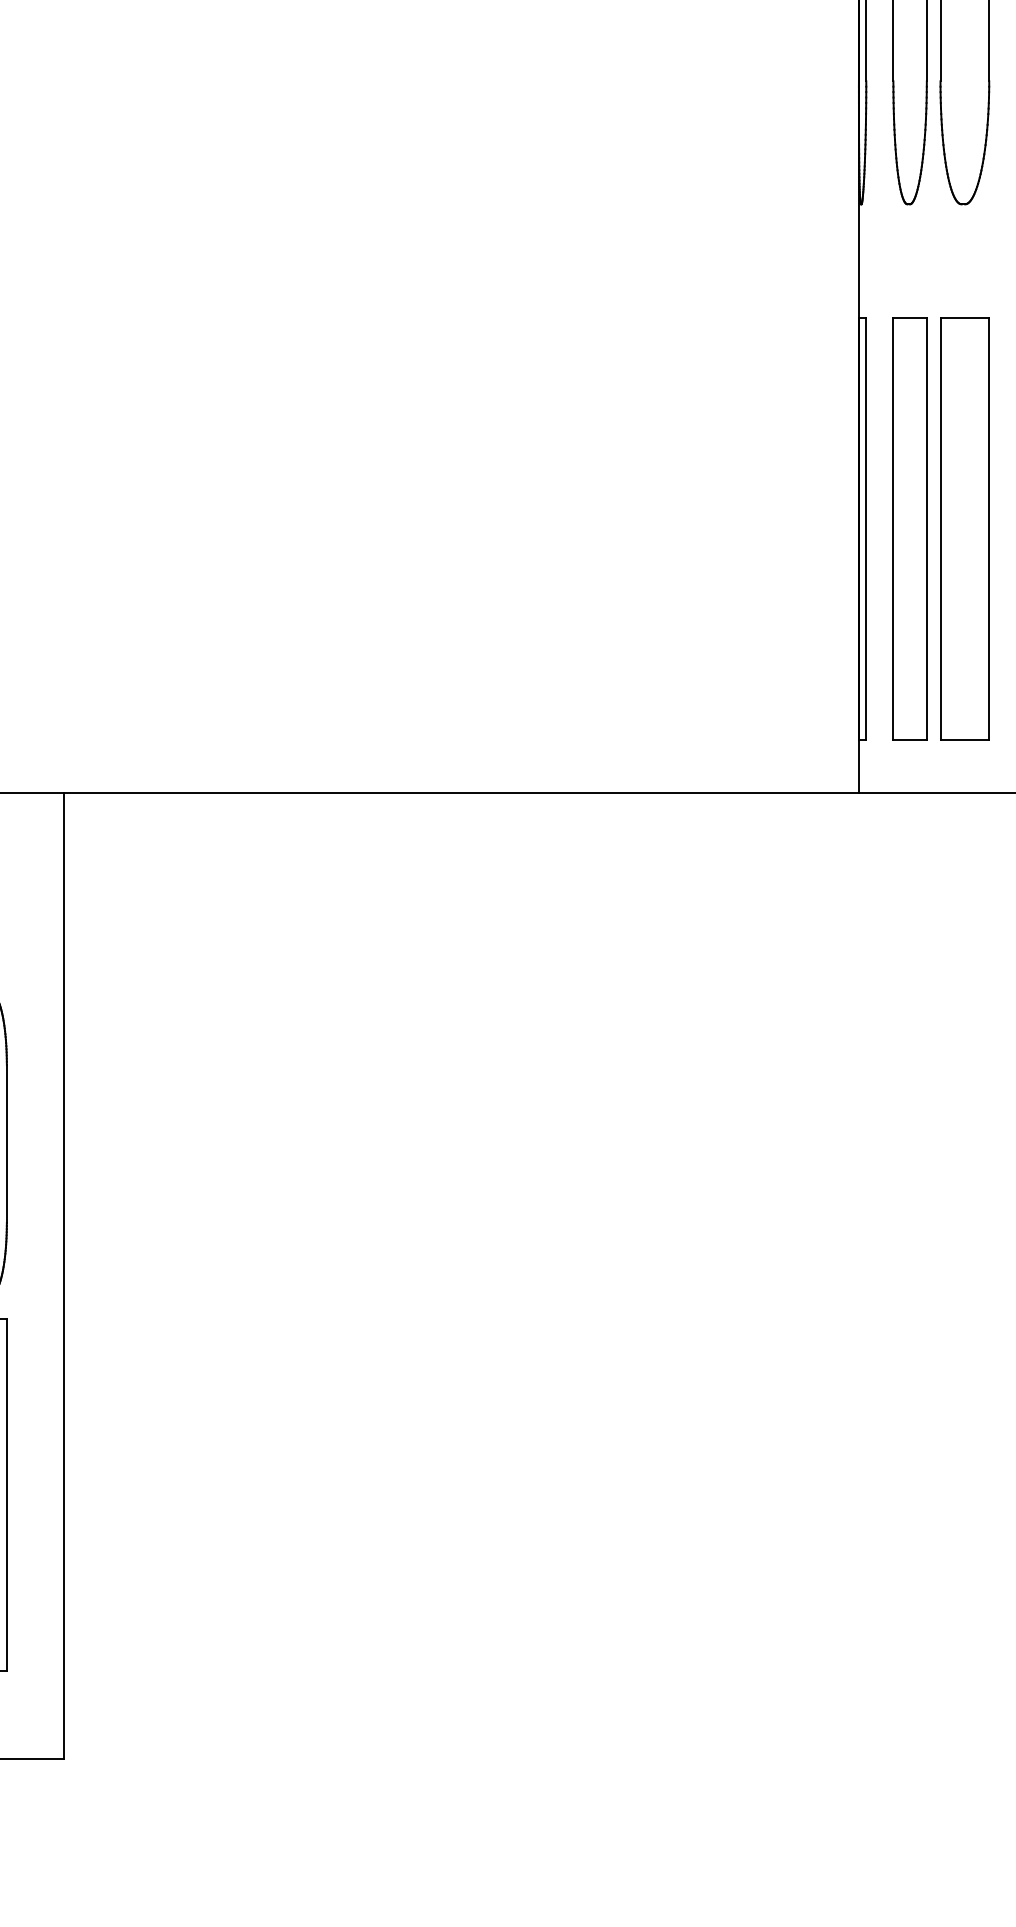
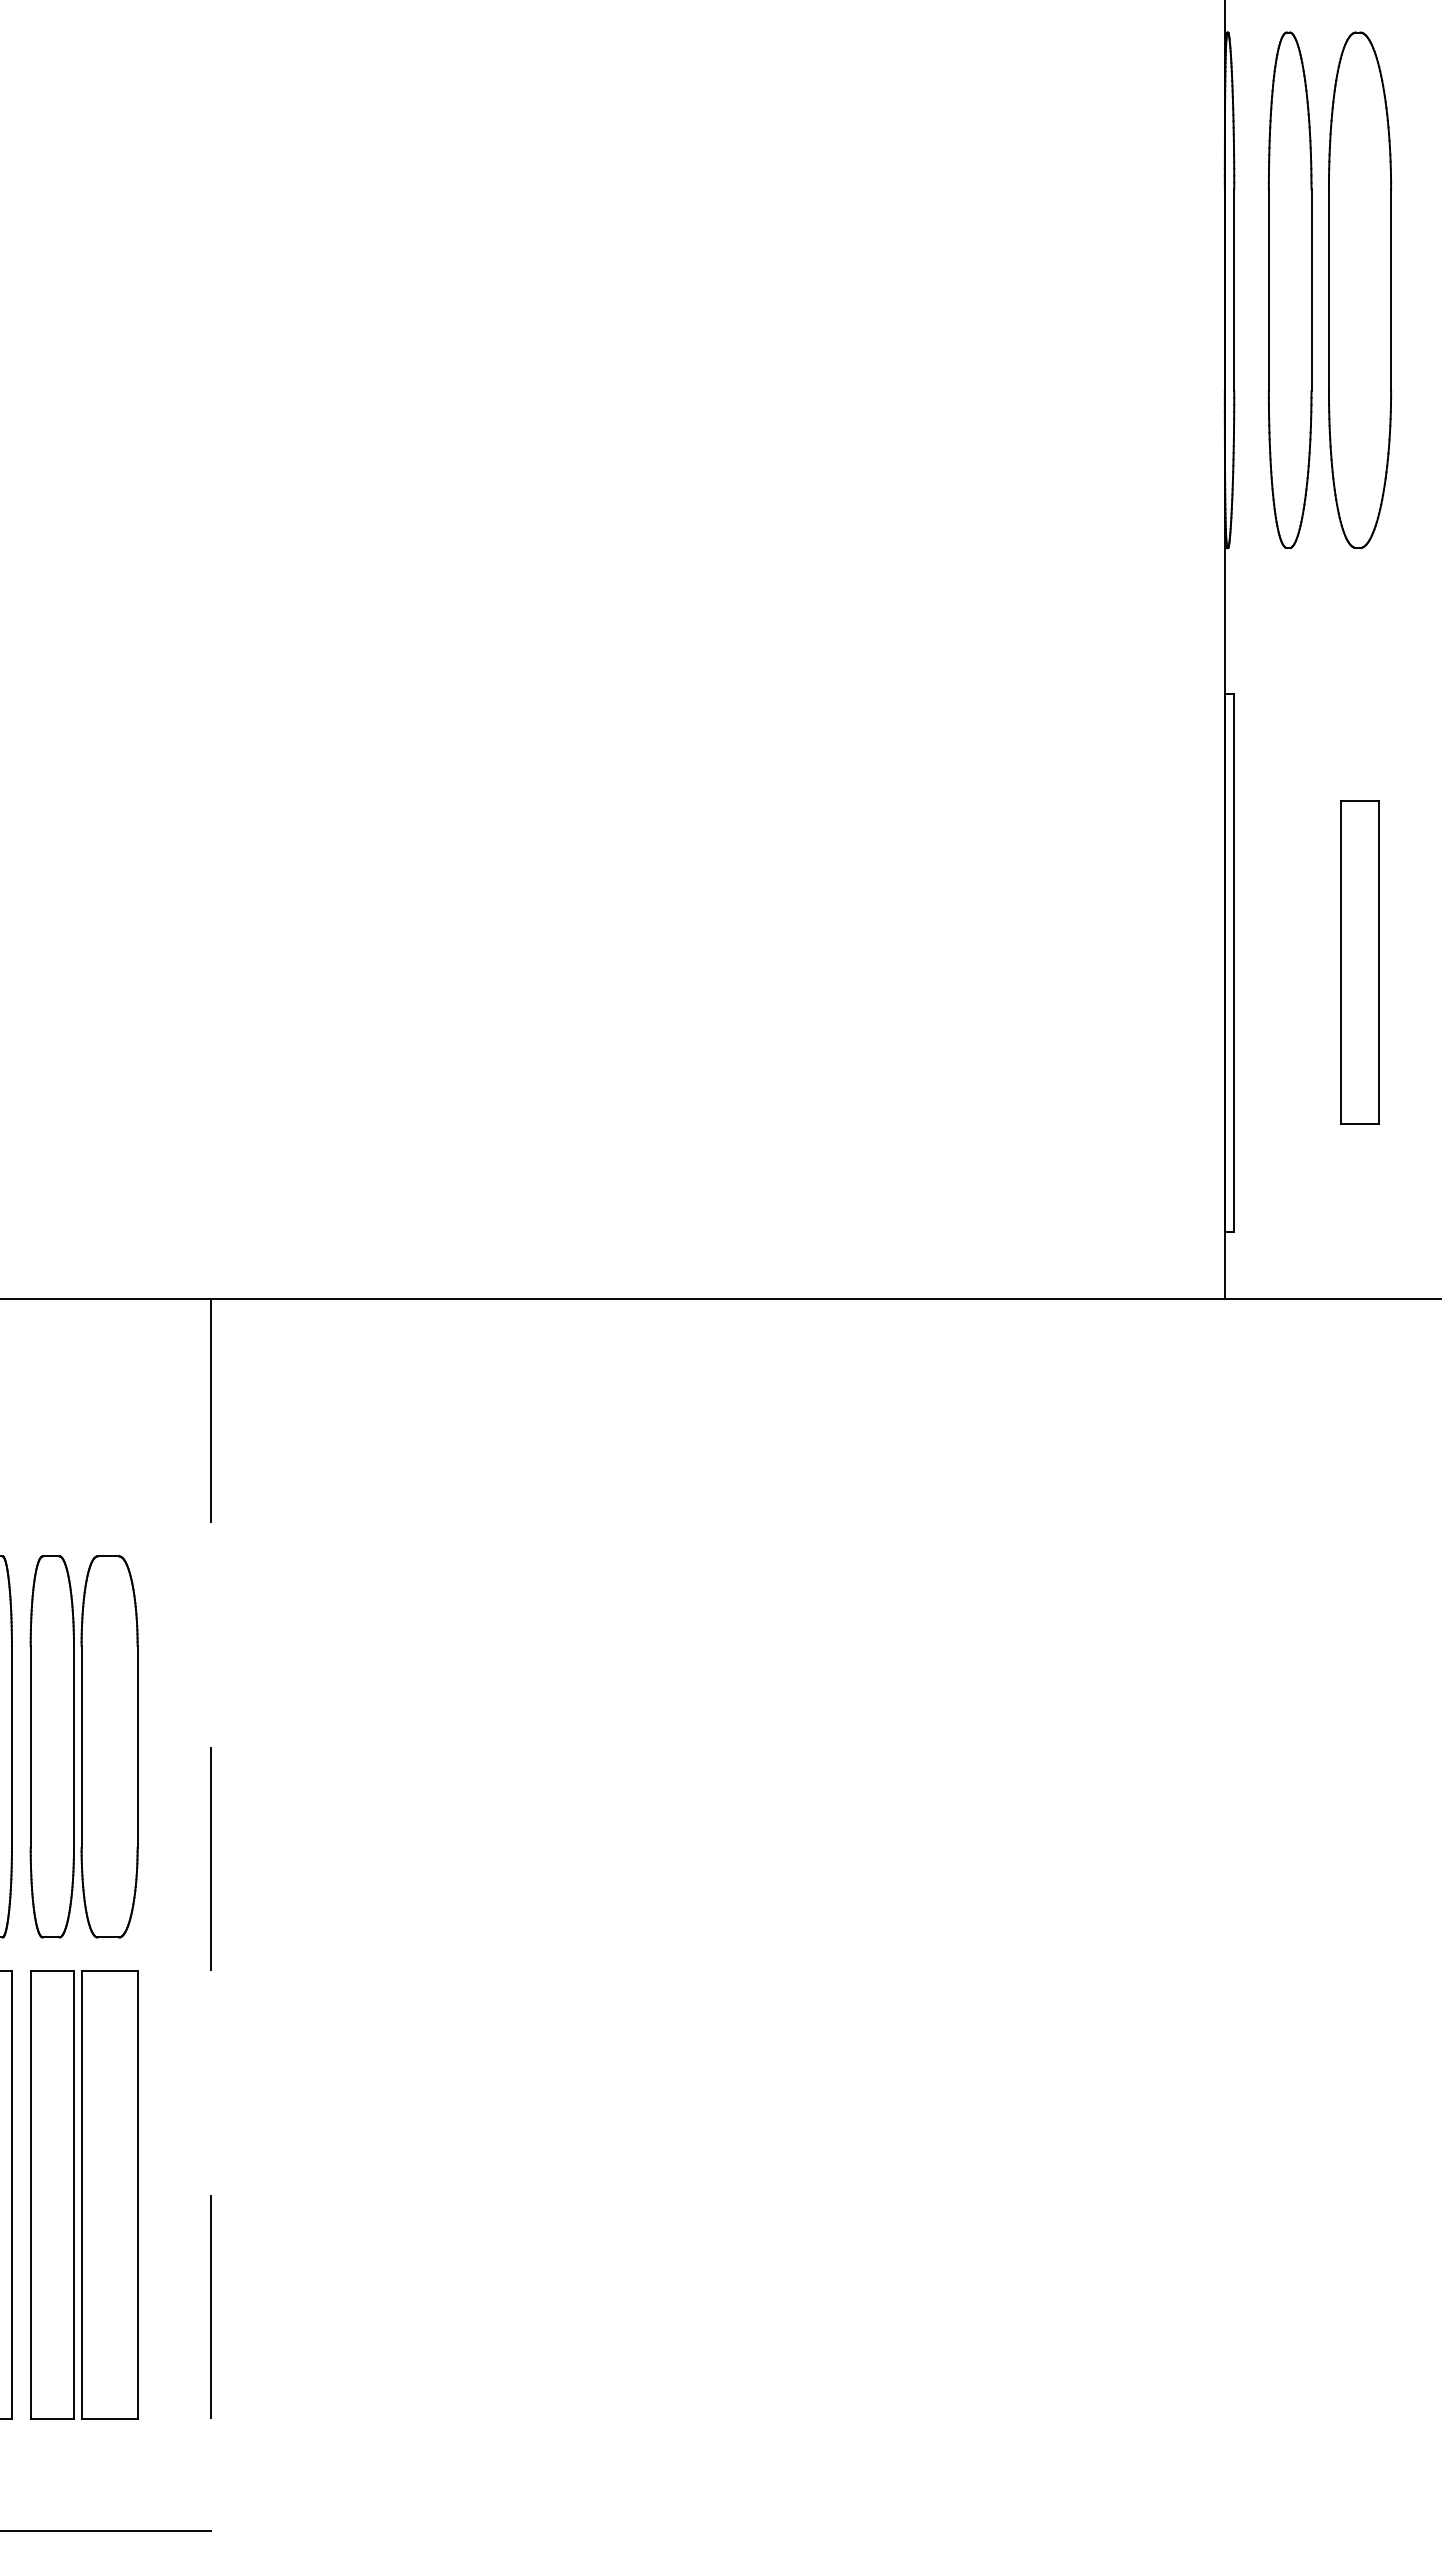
part: (910, 529) -> (1290, 962), removed
part: (964, 529) -> (1359, 962), size x0.6
line: (63, 1275) -> (210, 1915), solid -> dashed

